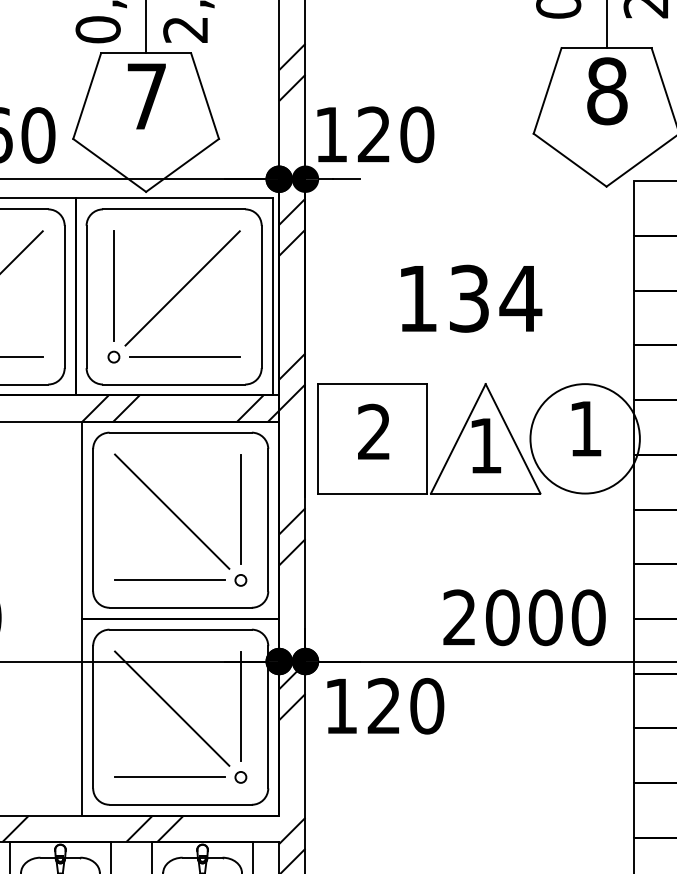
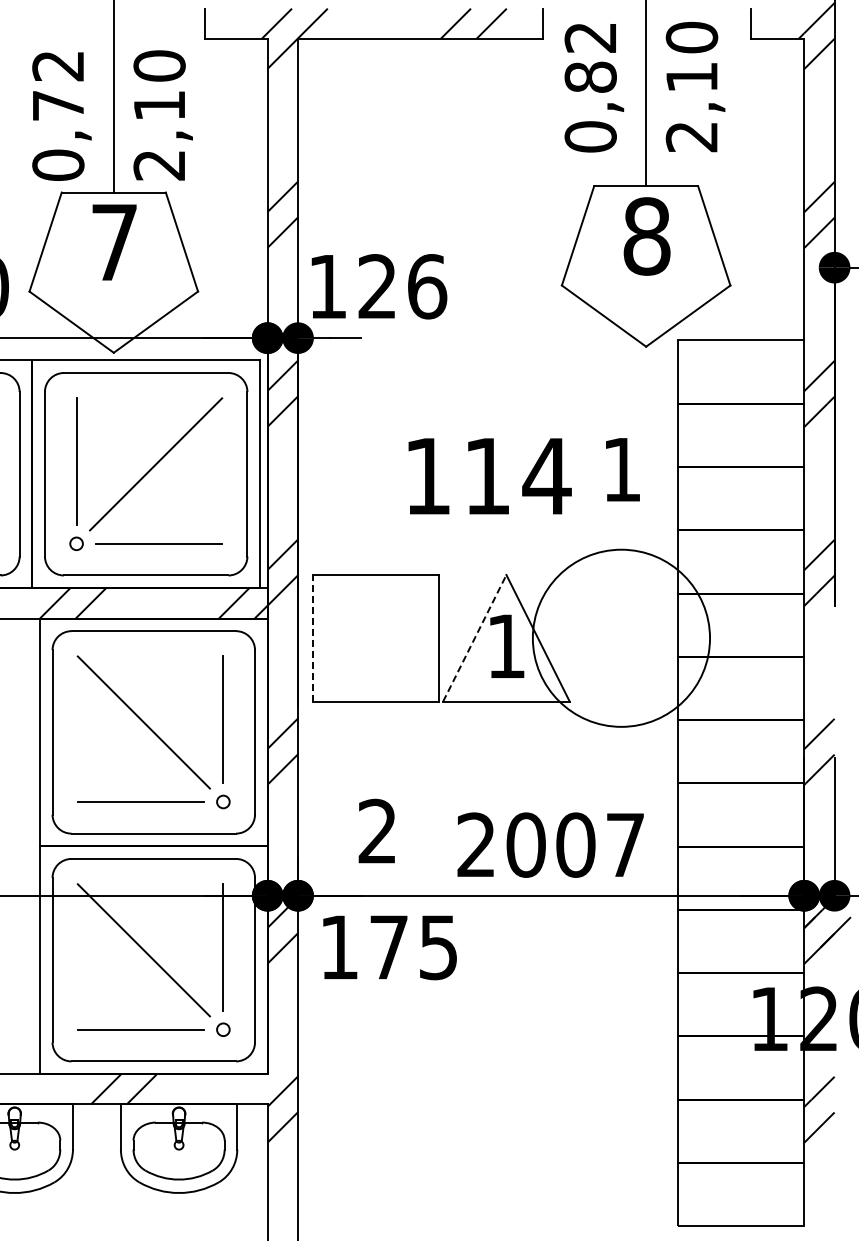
text: (417, 134) -> (427, 286), 120 -> 126
text: (469, 298) -> (487, 476), 134 -> 114
text: (586, 428) -> (622, 469), moved
text: (373, 431) -> (376, 830), moved
line: (317, 438) -> (312, 637), solid -> dashed
line: (458, 439) -> (474, 638), solid -> dashed
circle: (585, 439) -> (621, 638), size x1.4
text: (588, 617) -> (625, 844), 2000 -> 2007
text: (406, 706) -> (414, 947), 120 -> 175

